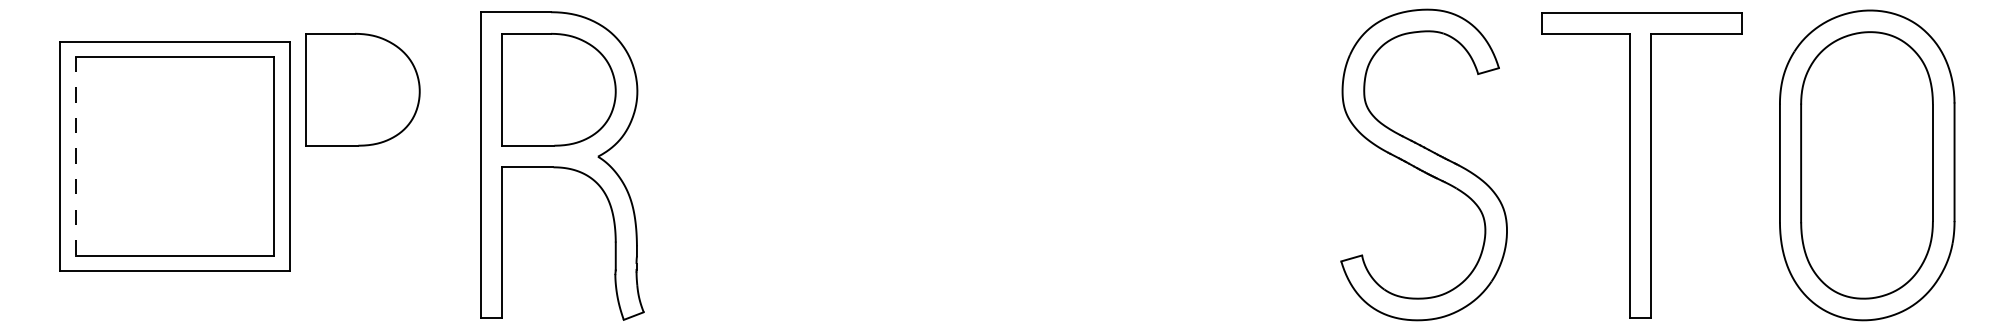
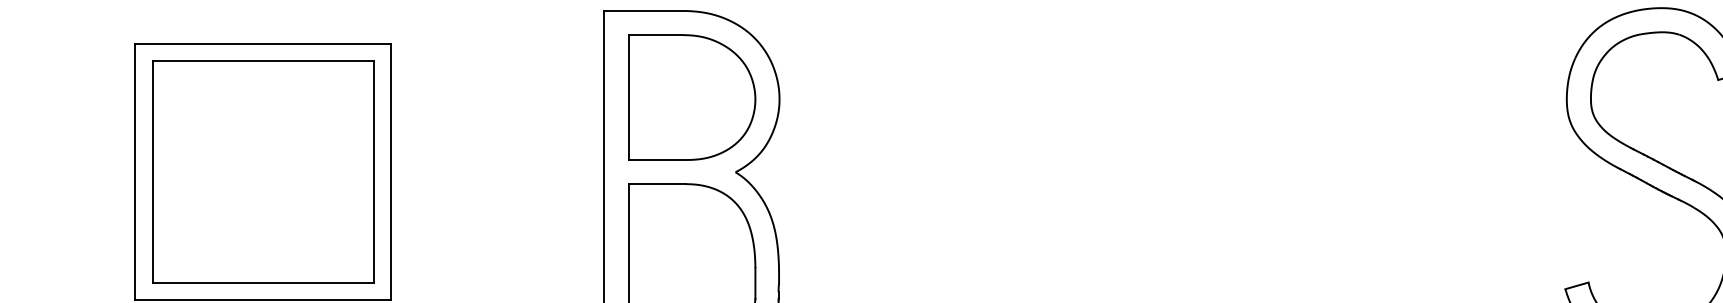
part: (362, 89) -> (472, 97), removed
line: (75, 156) -> (152, 172), dashed -> solid

